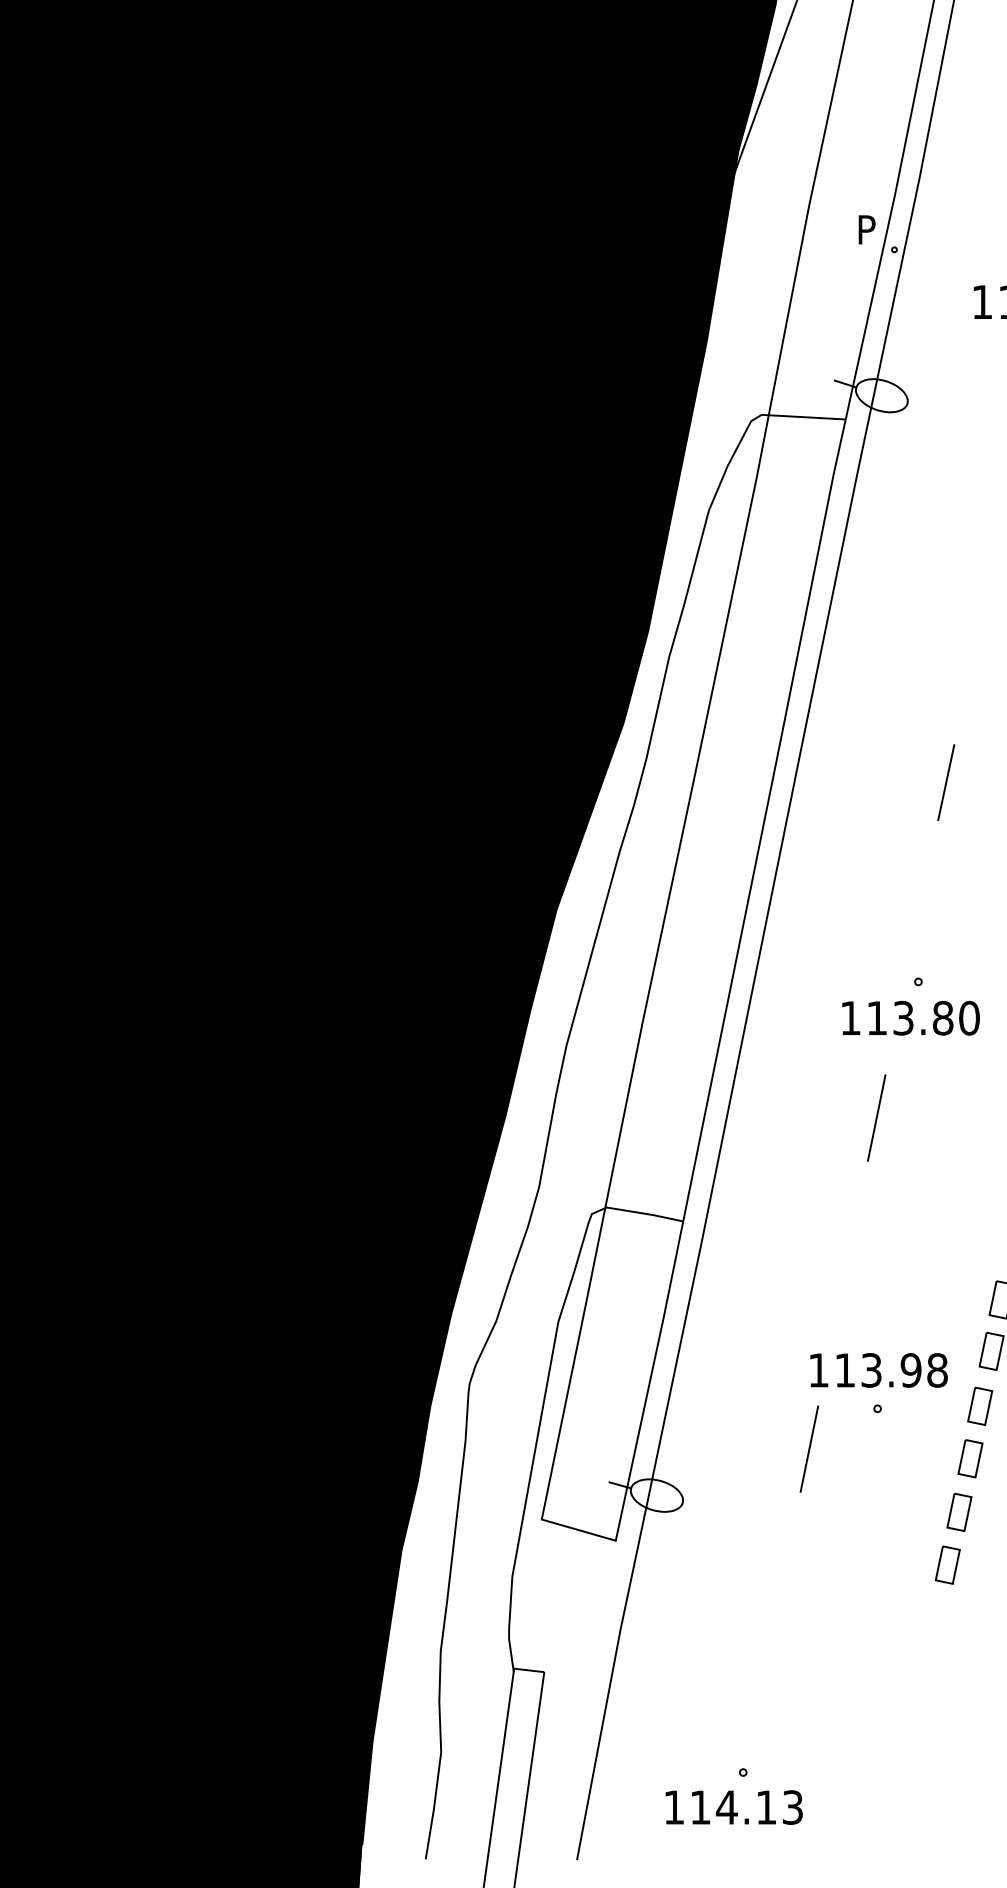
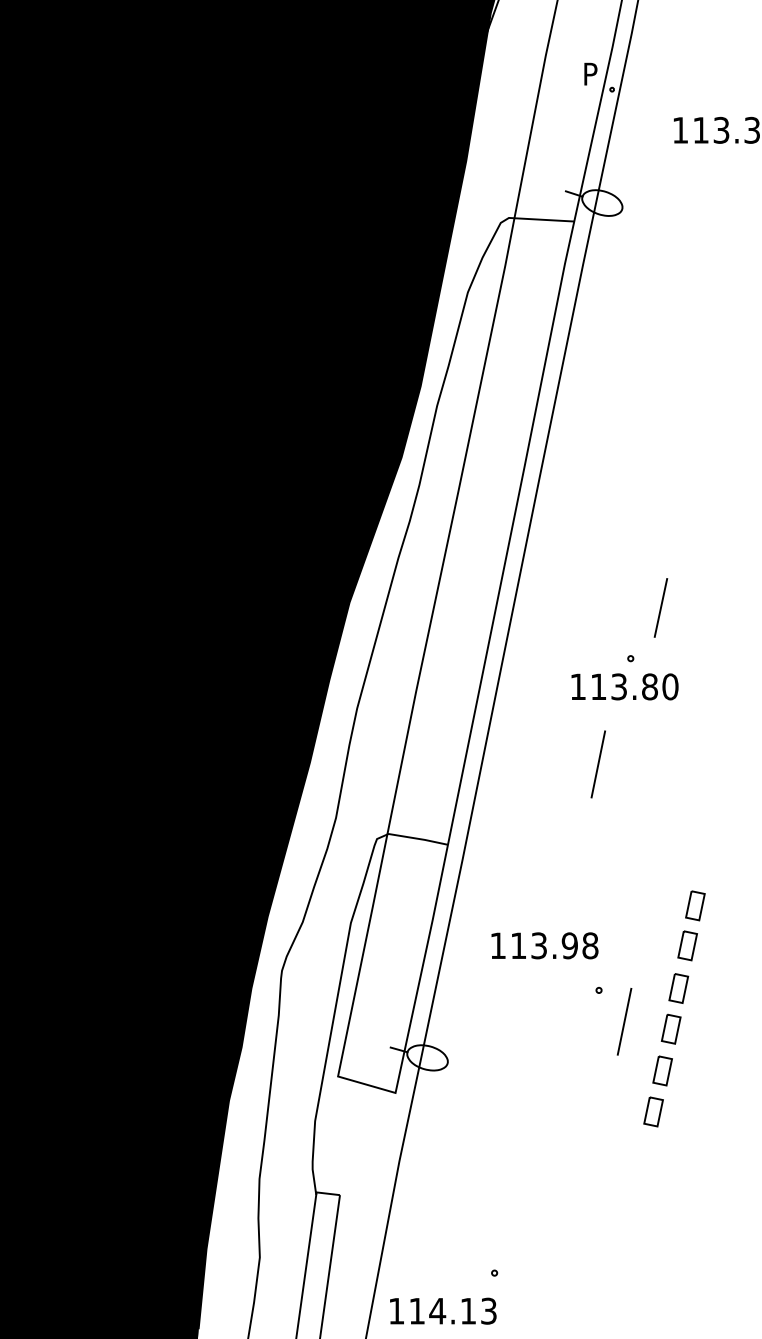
line: (946, 782) -> (661, 607), moved
text: (878, 1370) -> (544, 945), moved
line: (809, 1448) -> (624, 1021), moved
text: (733, 1807) -> (442, 1311), moved

